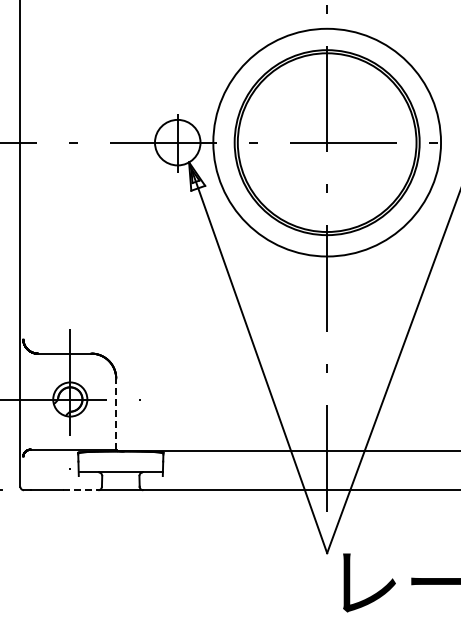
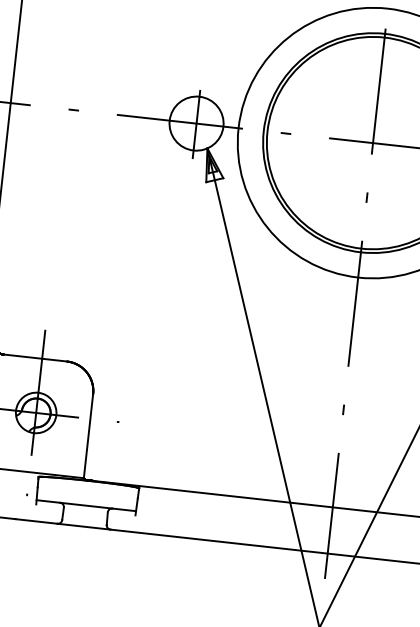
line: (116, 414) -> (88, 436), dashed -> solid
line: (80, 490) -> (36, 521), dashed -> solid

